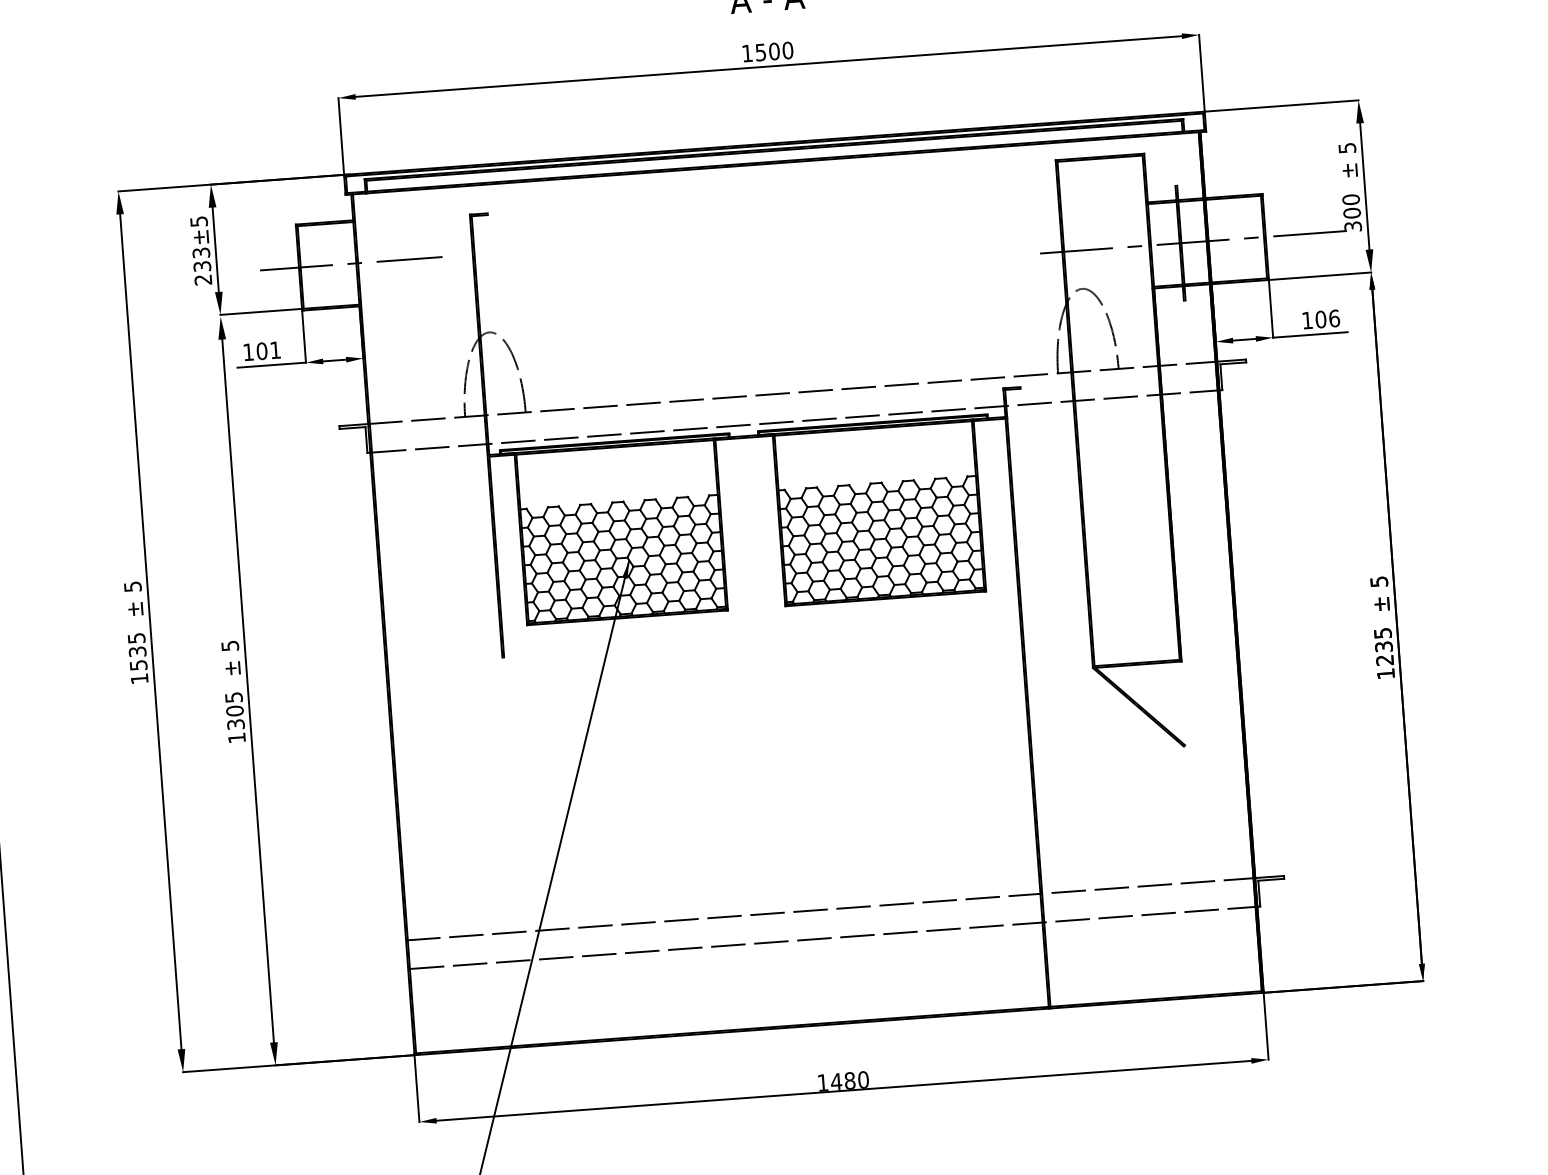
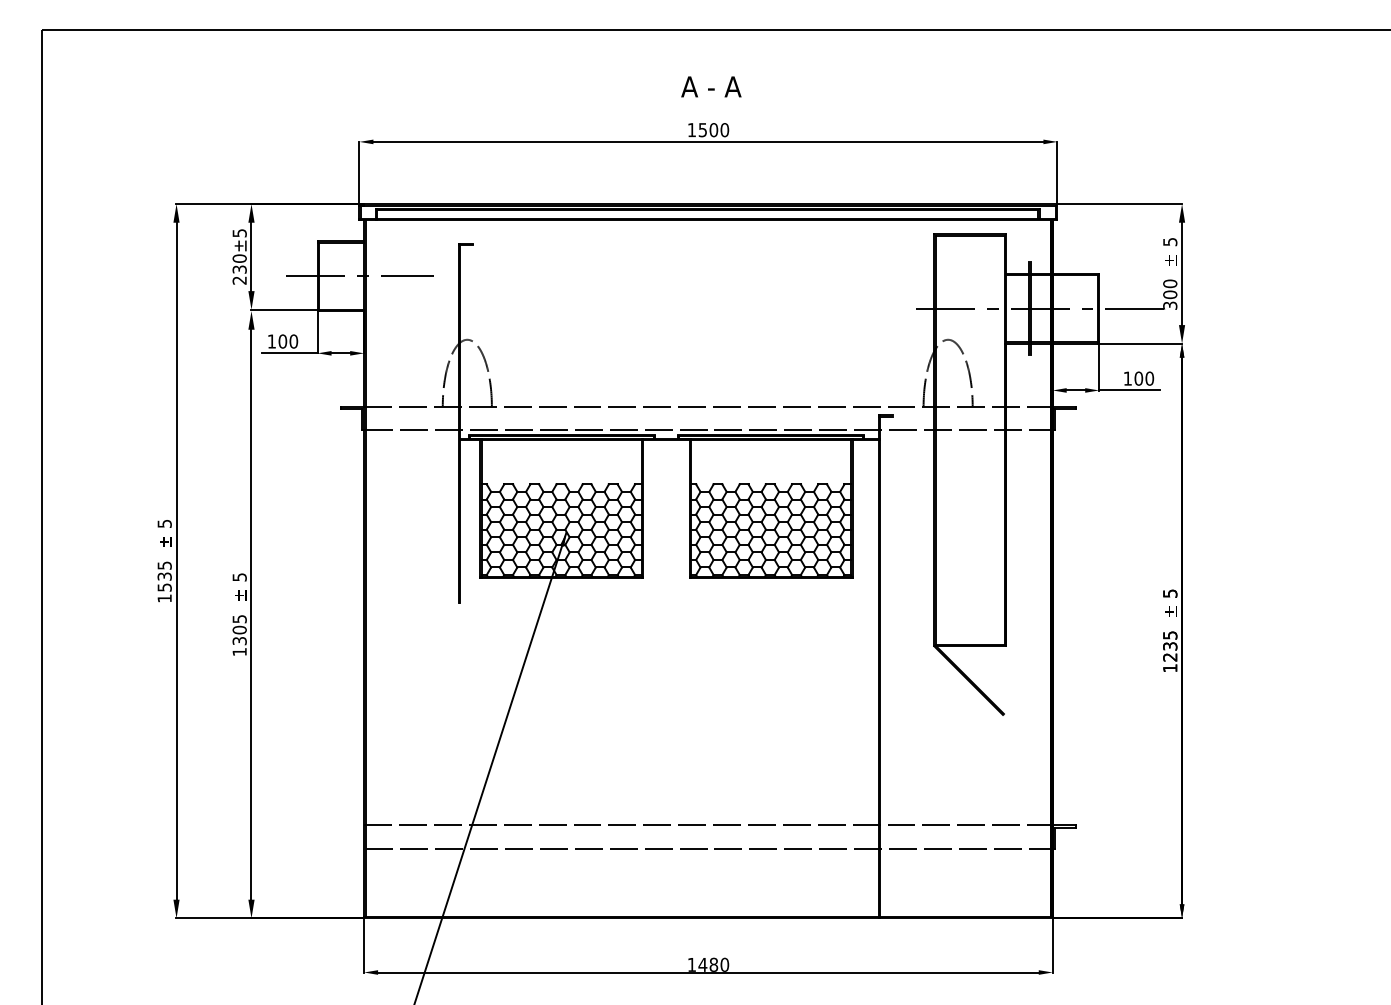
text: (201, 252) -> (239, 258), 233±5 -> 230±5
text: (1334, 318) -> (1149, 378), 106 -> 100
text: (275, 350) -> (293, 341), 101 -> 100

